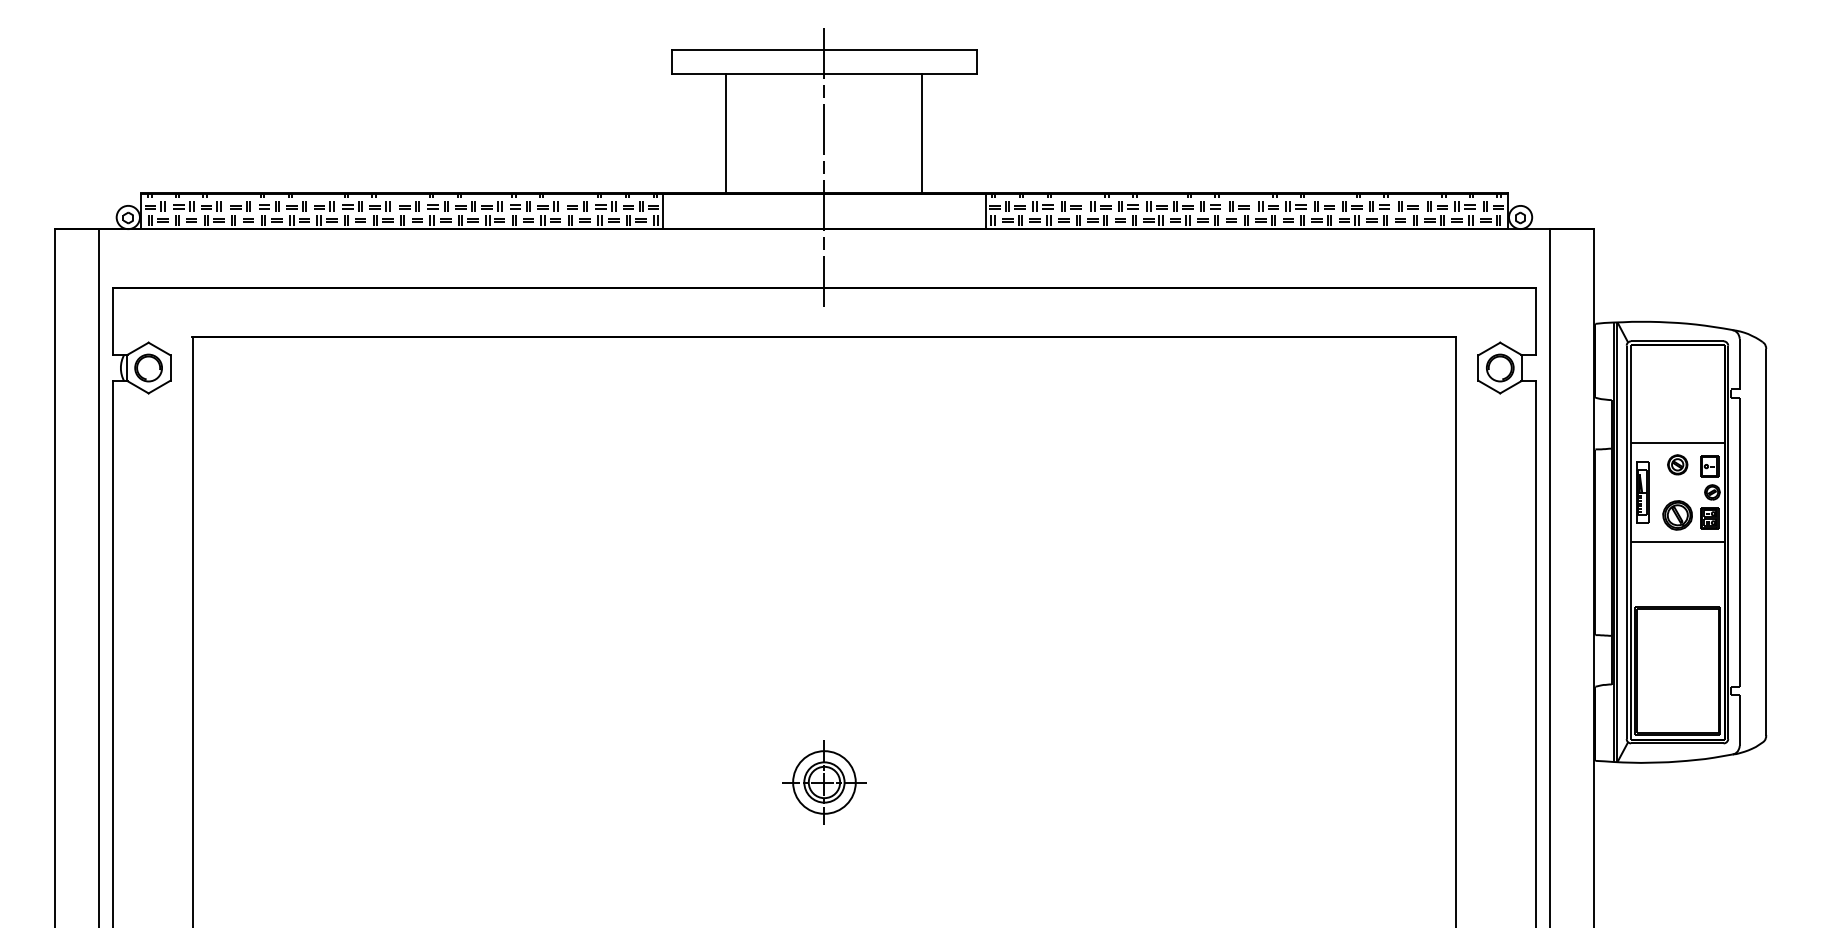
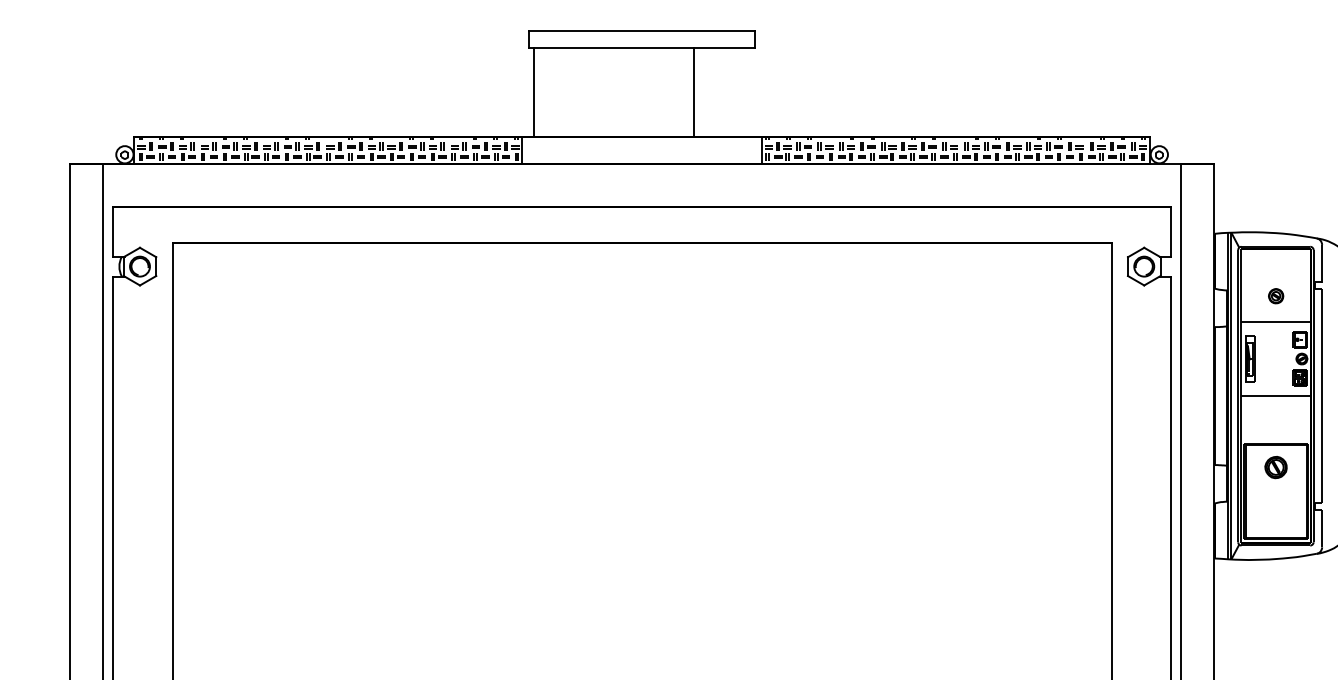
line: (726, 133) -> (534, 92), moved
line: (922, 133) -> (694, 92), moved
line: (824, 167) -> (642, 117), removed
part: (1677, 464) -> (1275, 295), moved
part: (1677, 515) -> (1275, 467), moved
part: (824, 782) -> (642, 574), removed

